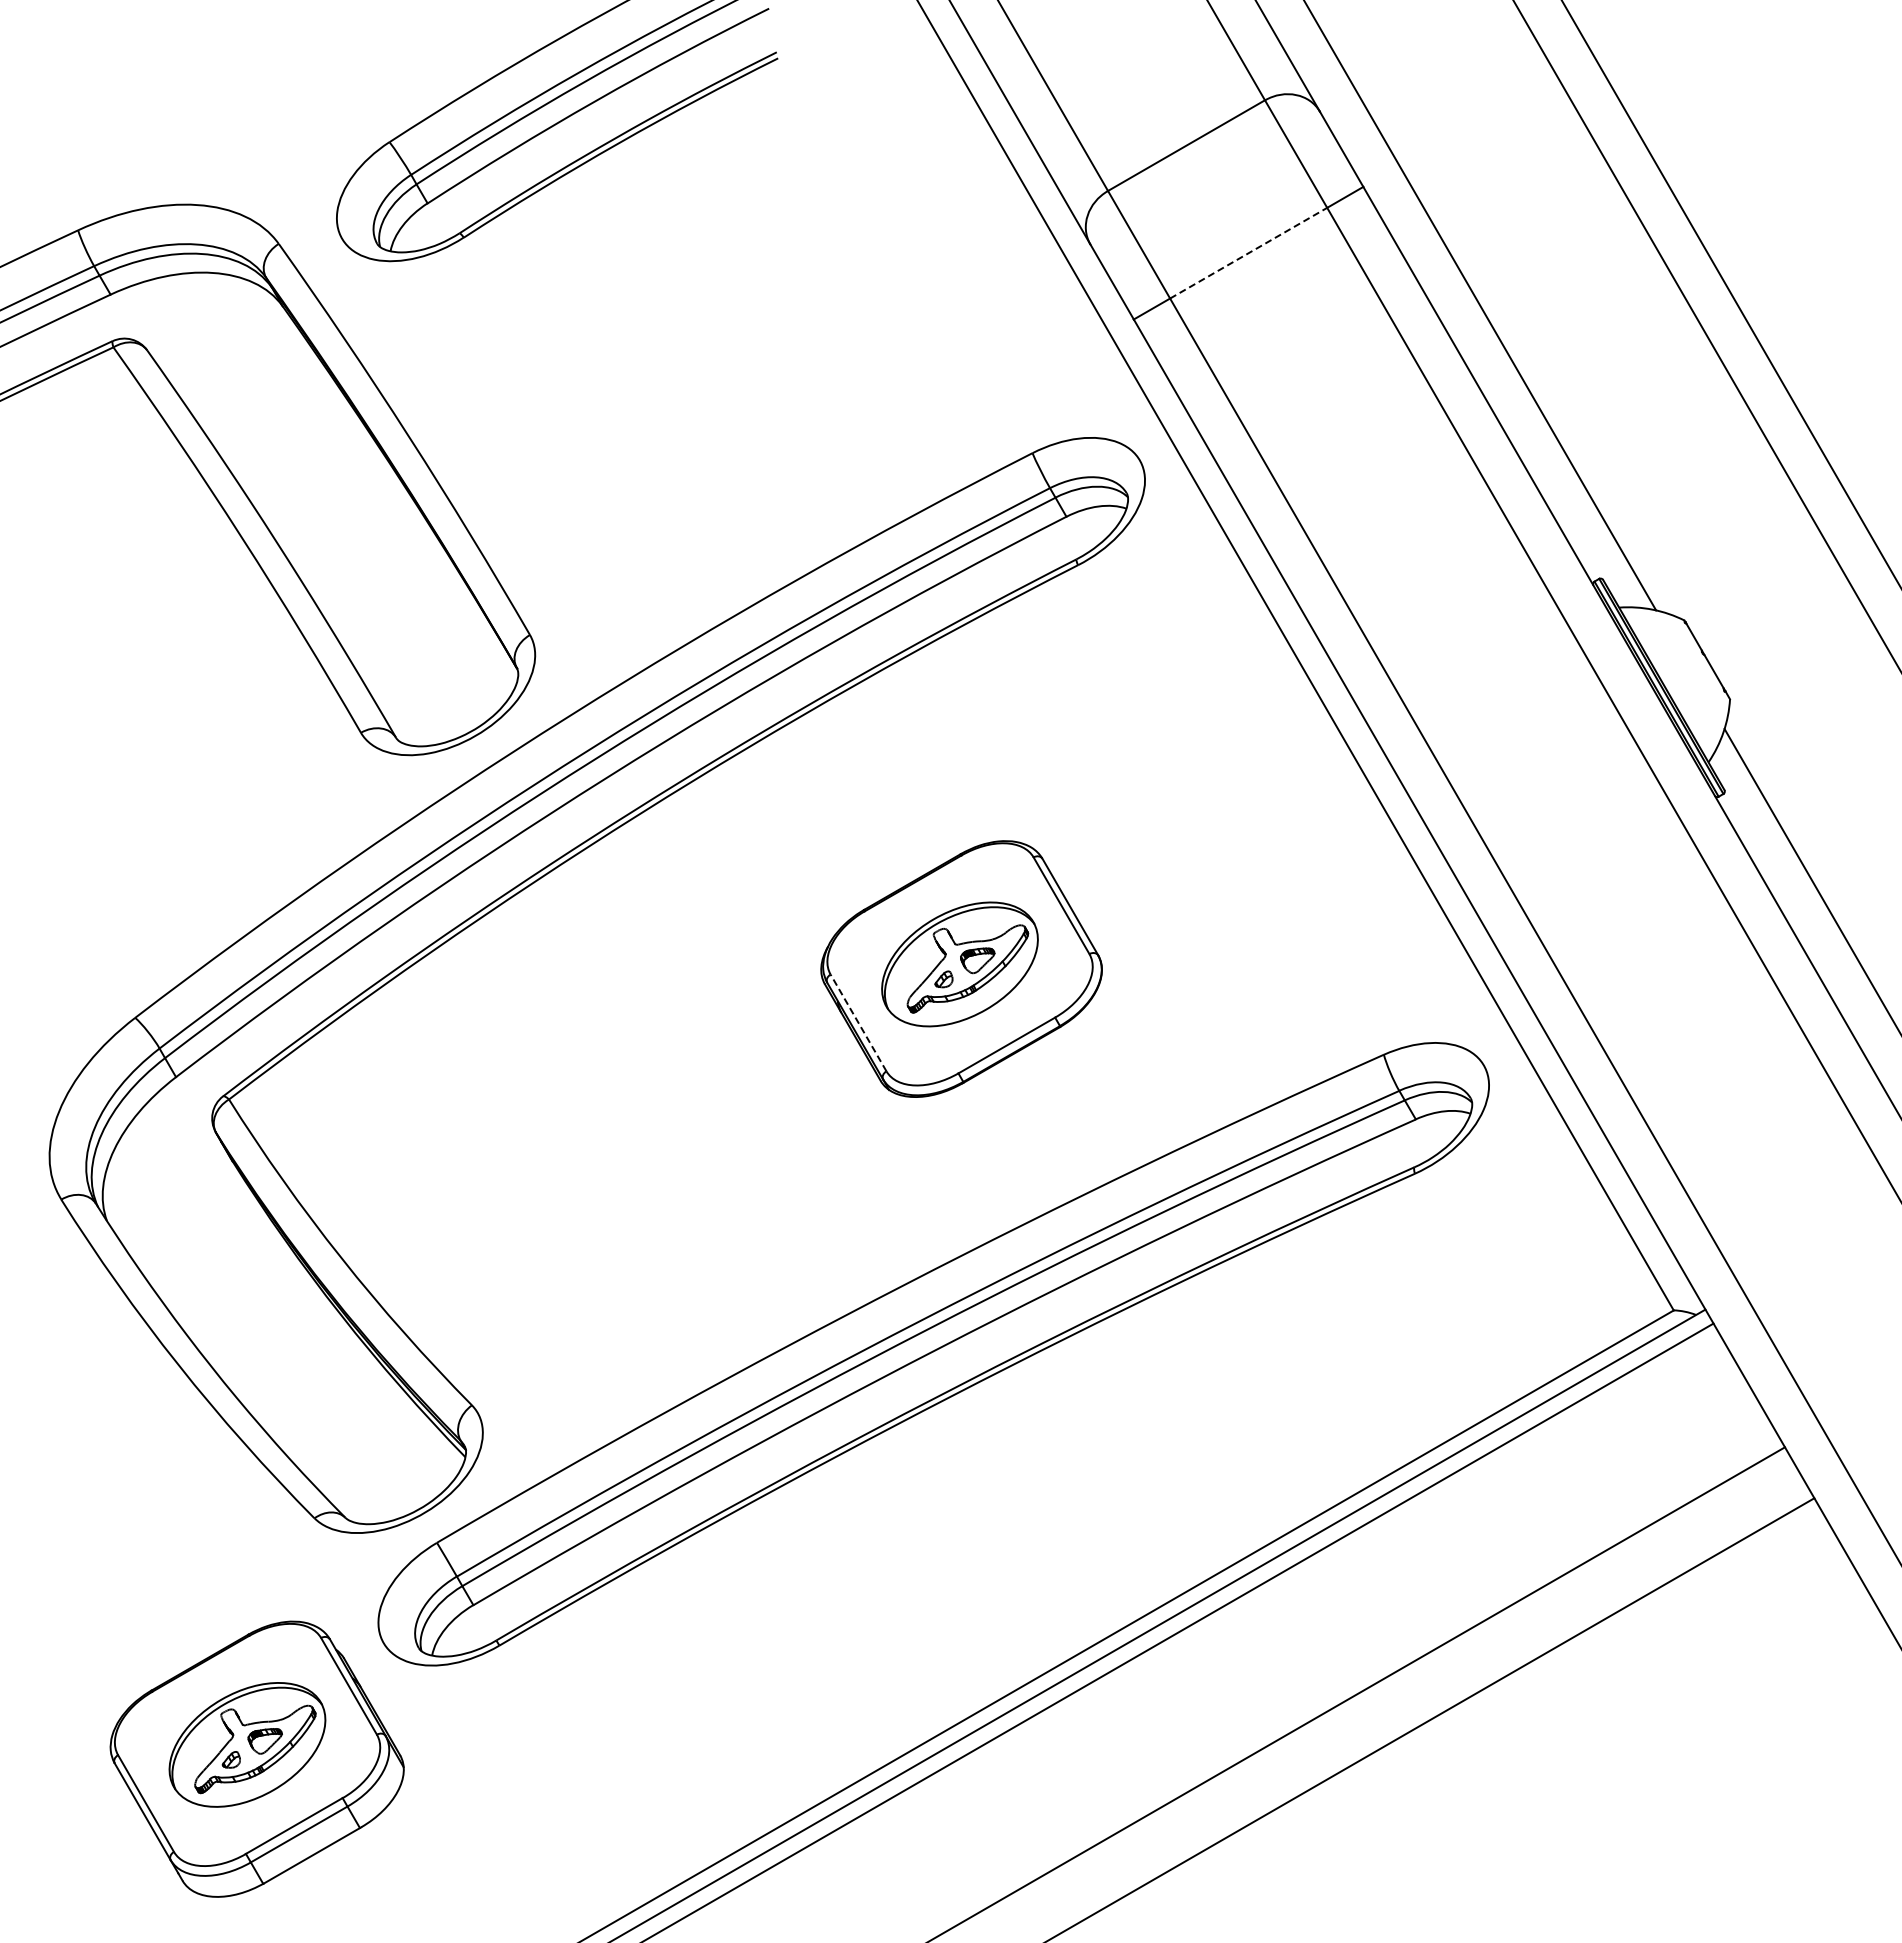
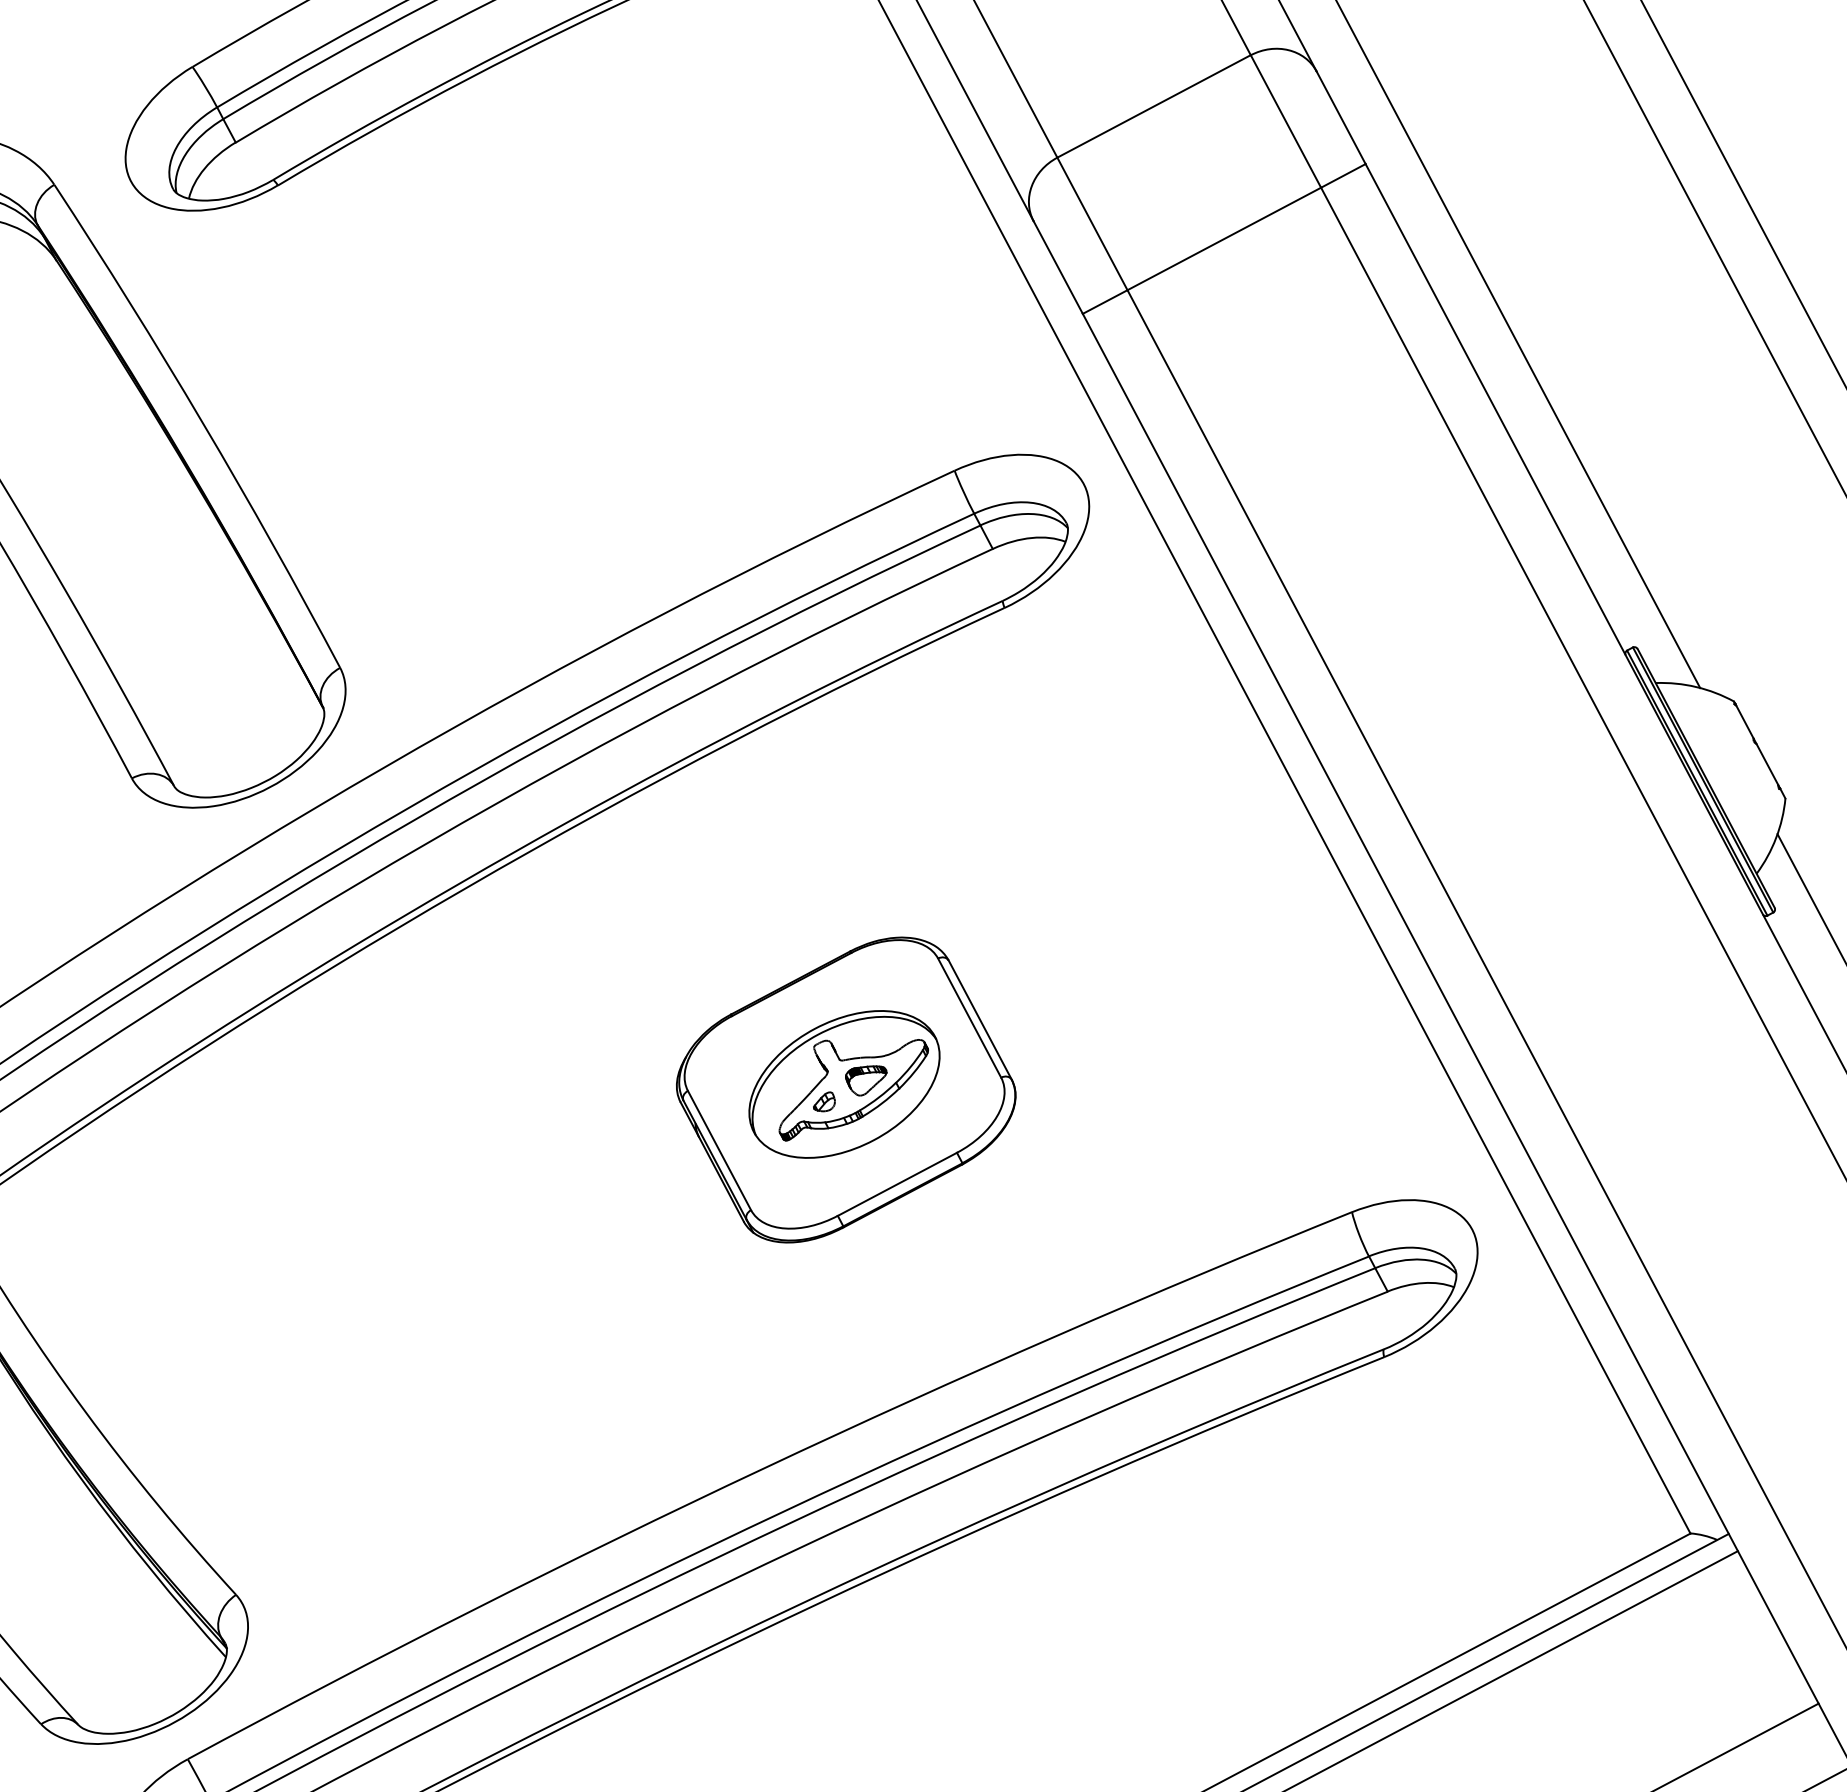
line: (1248, 253) -> (1224, 239), dashed -> solid
line: (858, 1022) -> (719, 1150), dashed -> solid

